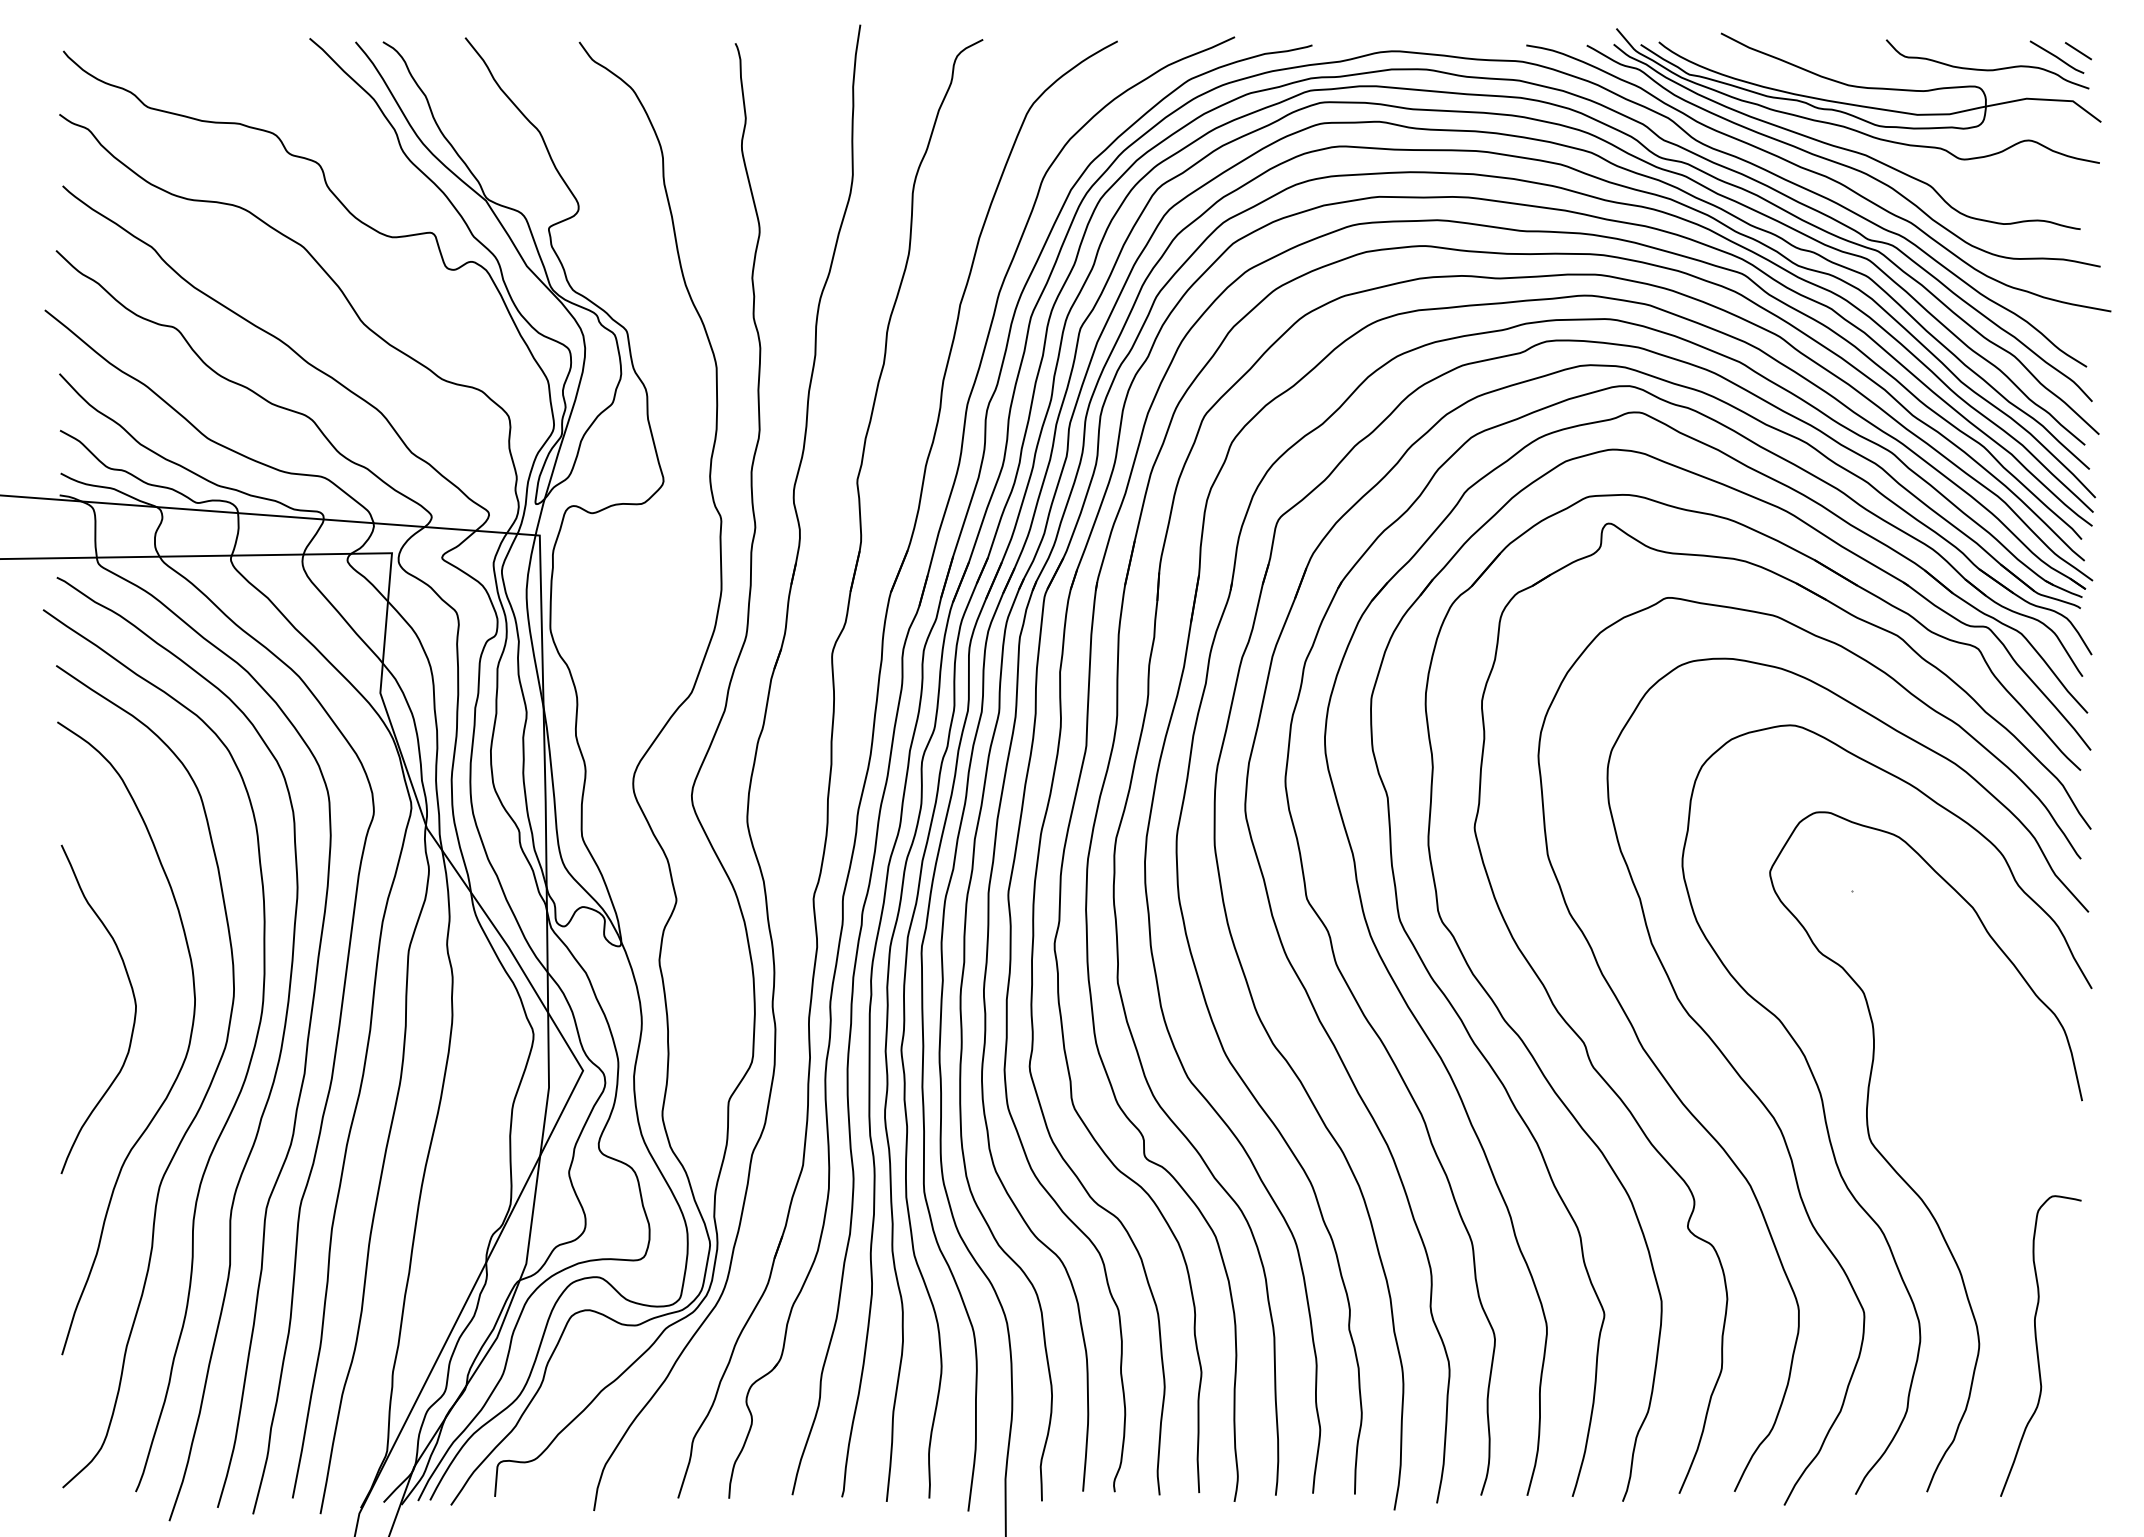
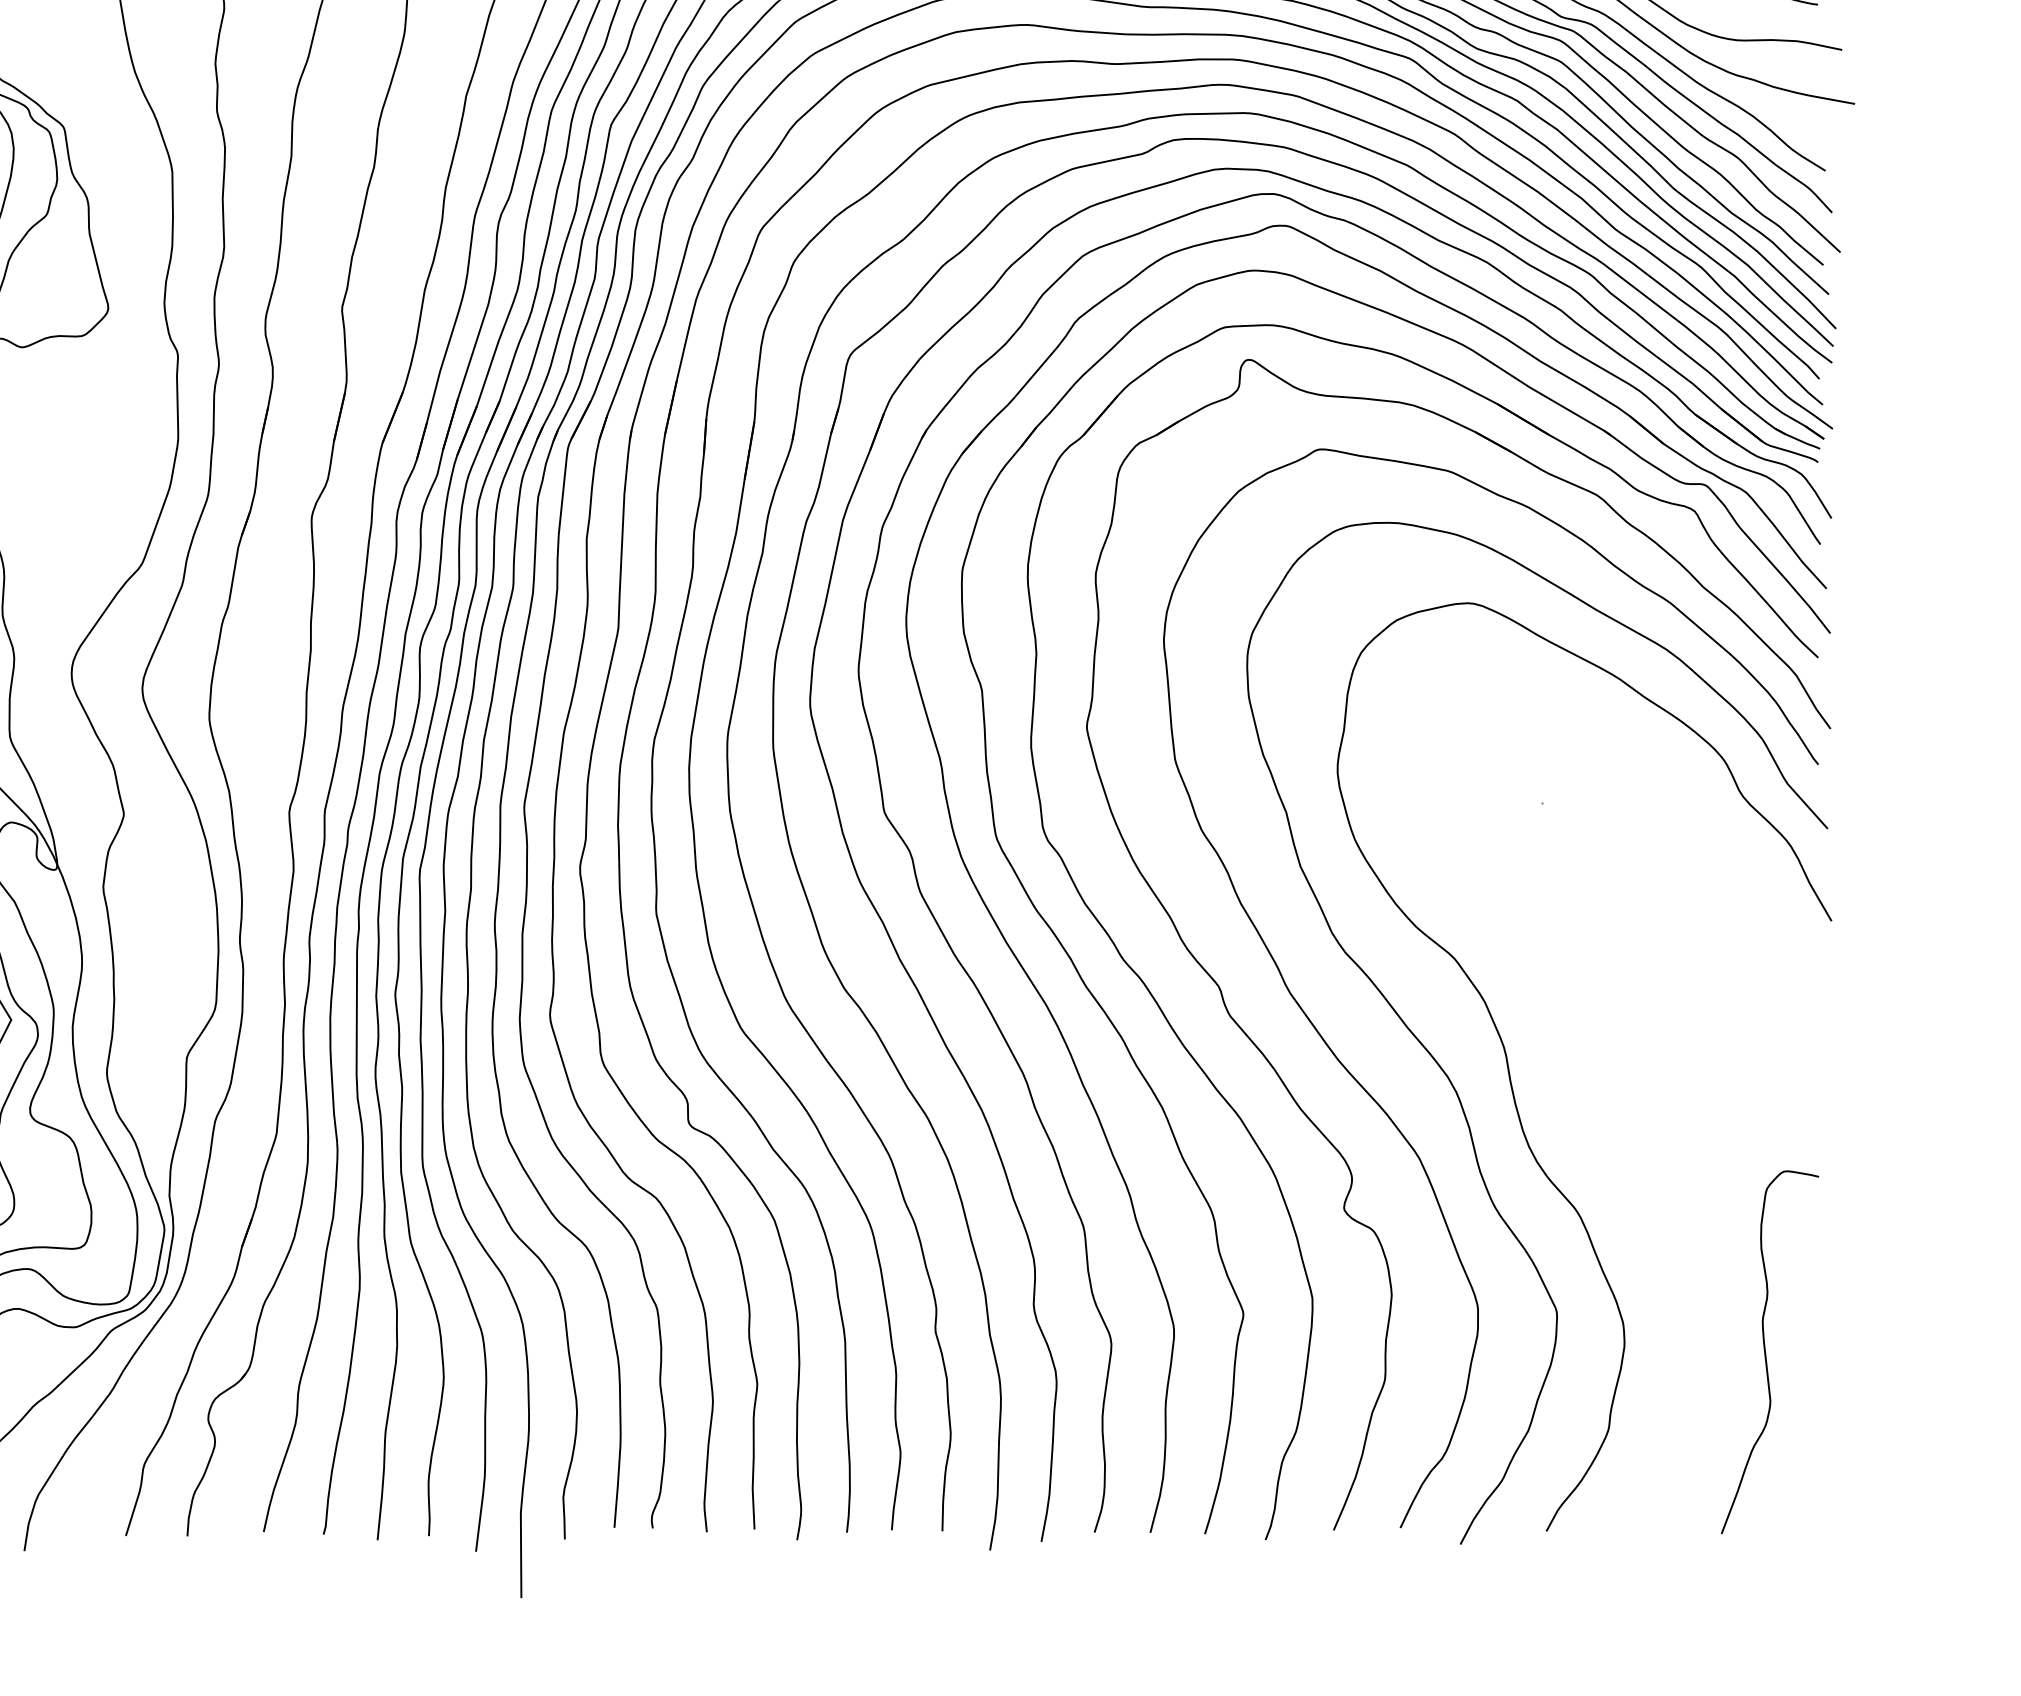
curve: (1897, 1171) -> (1597, 1141), removed

